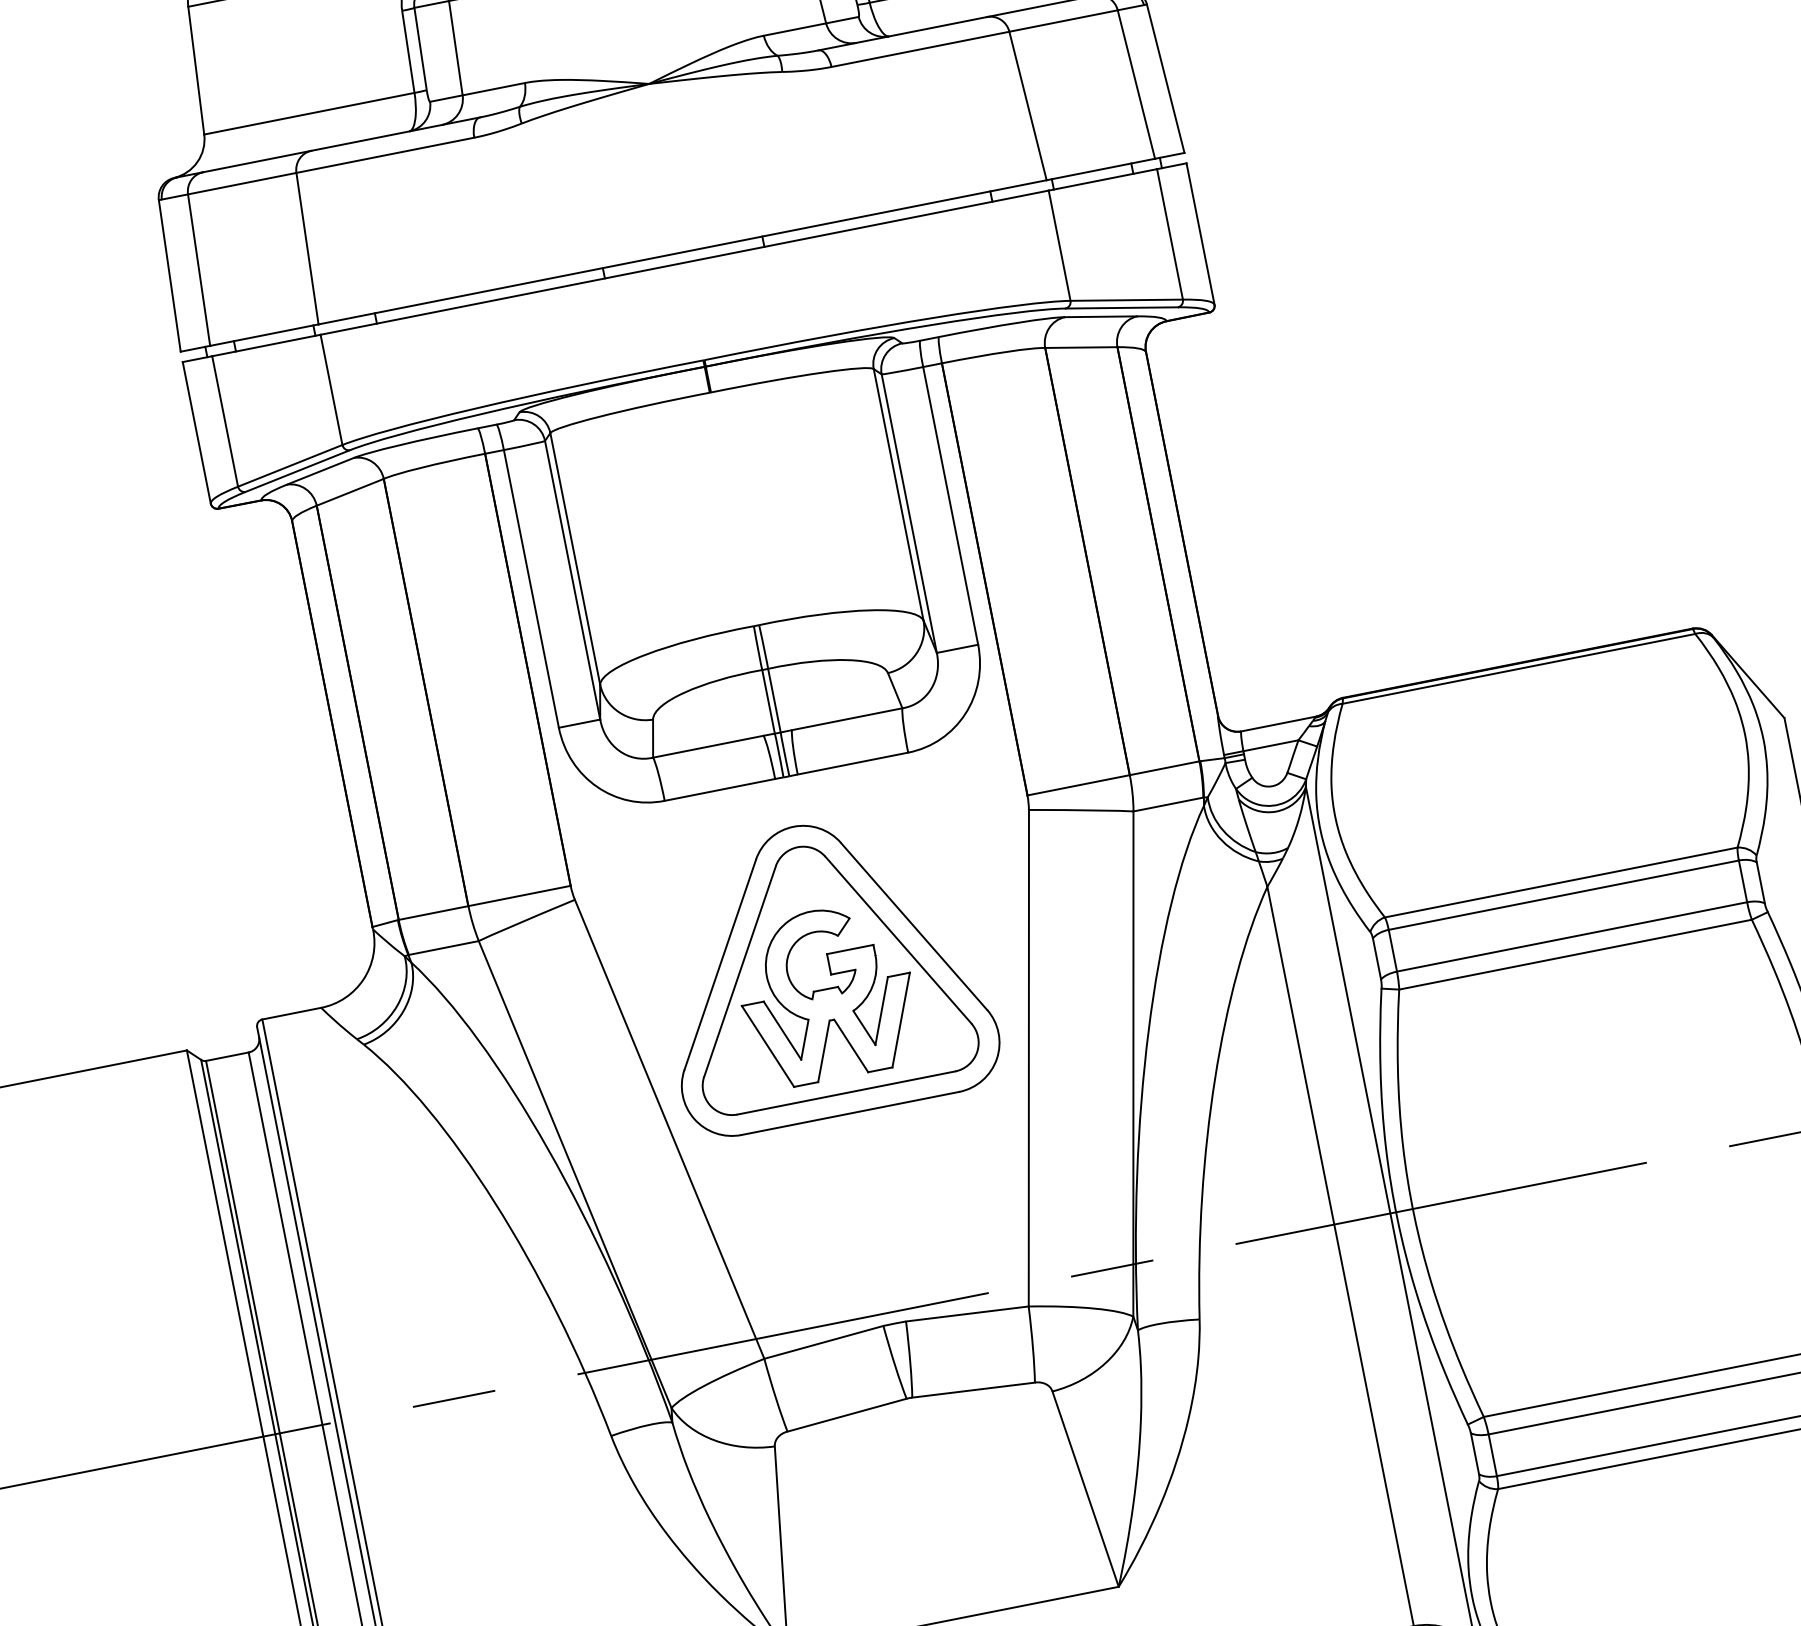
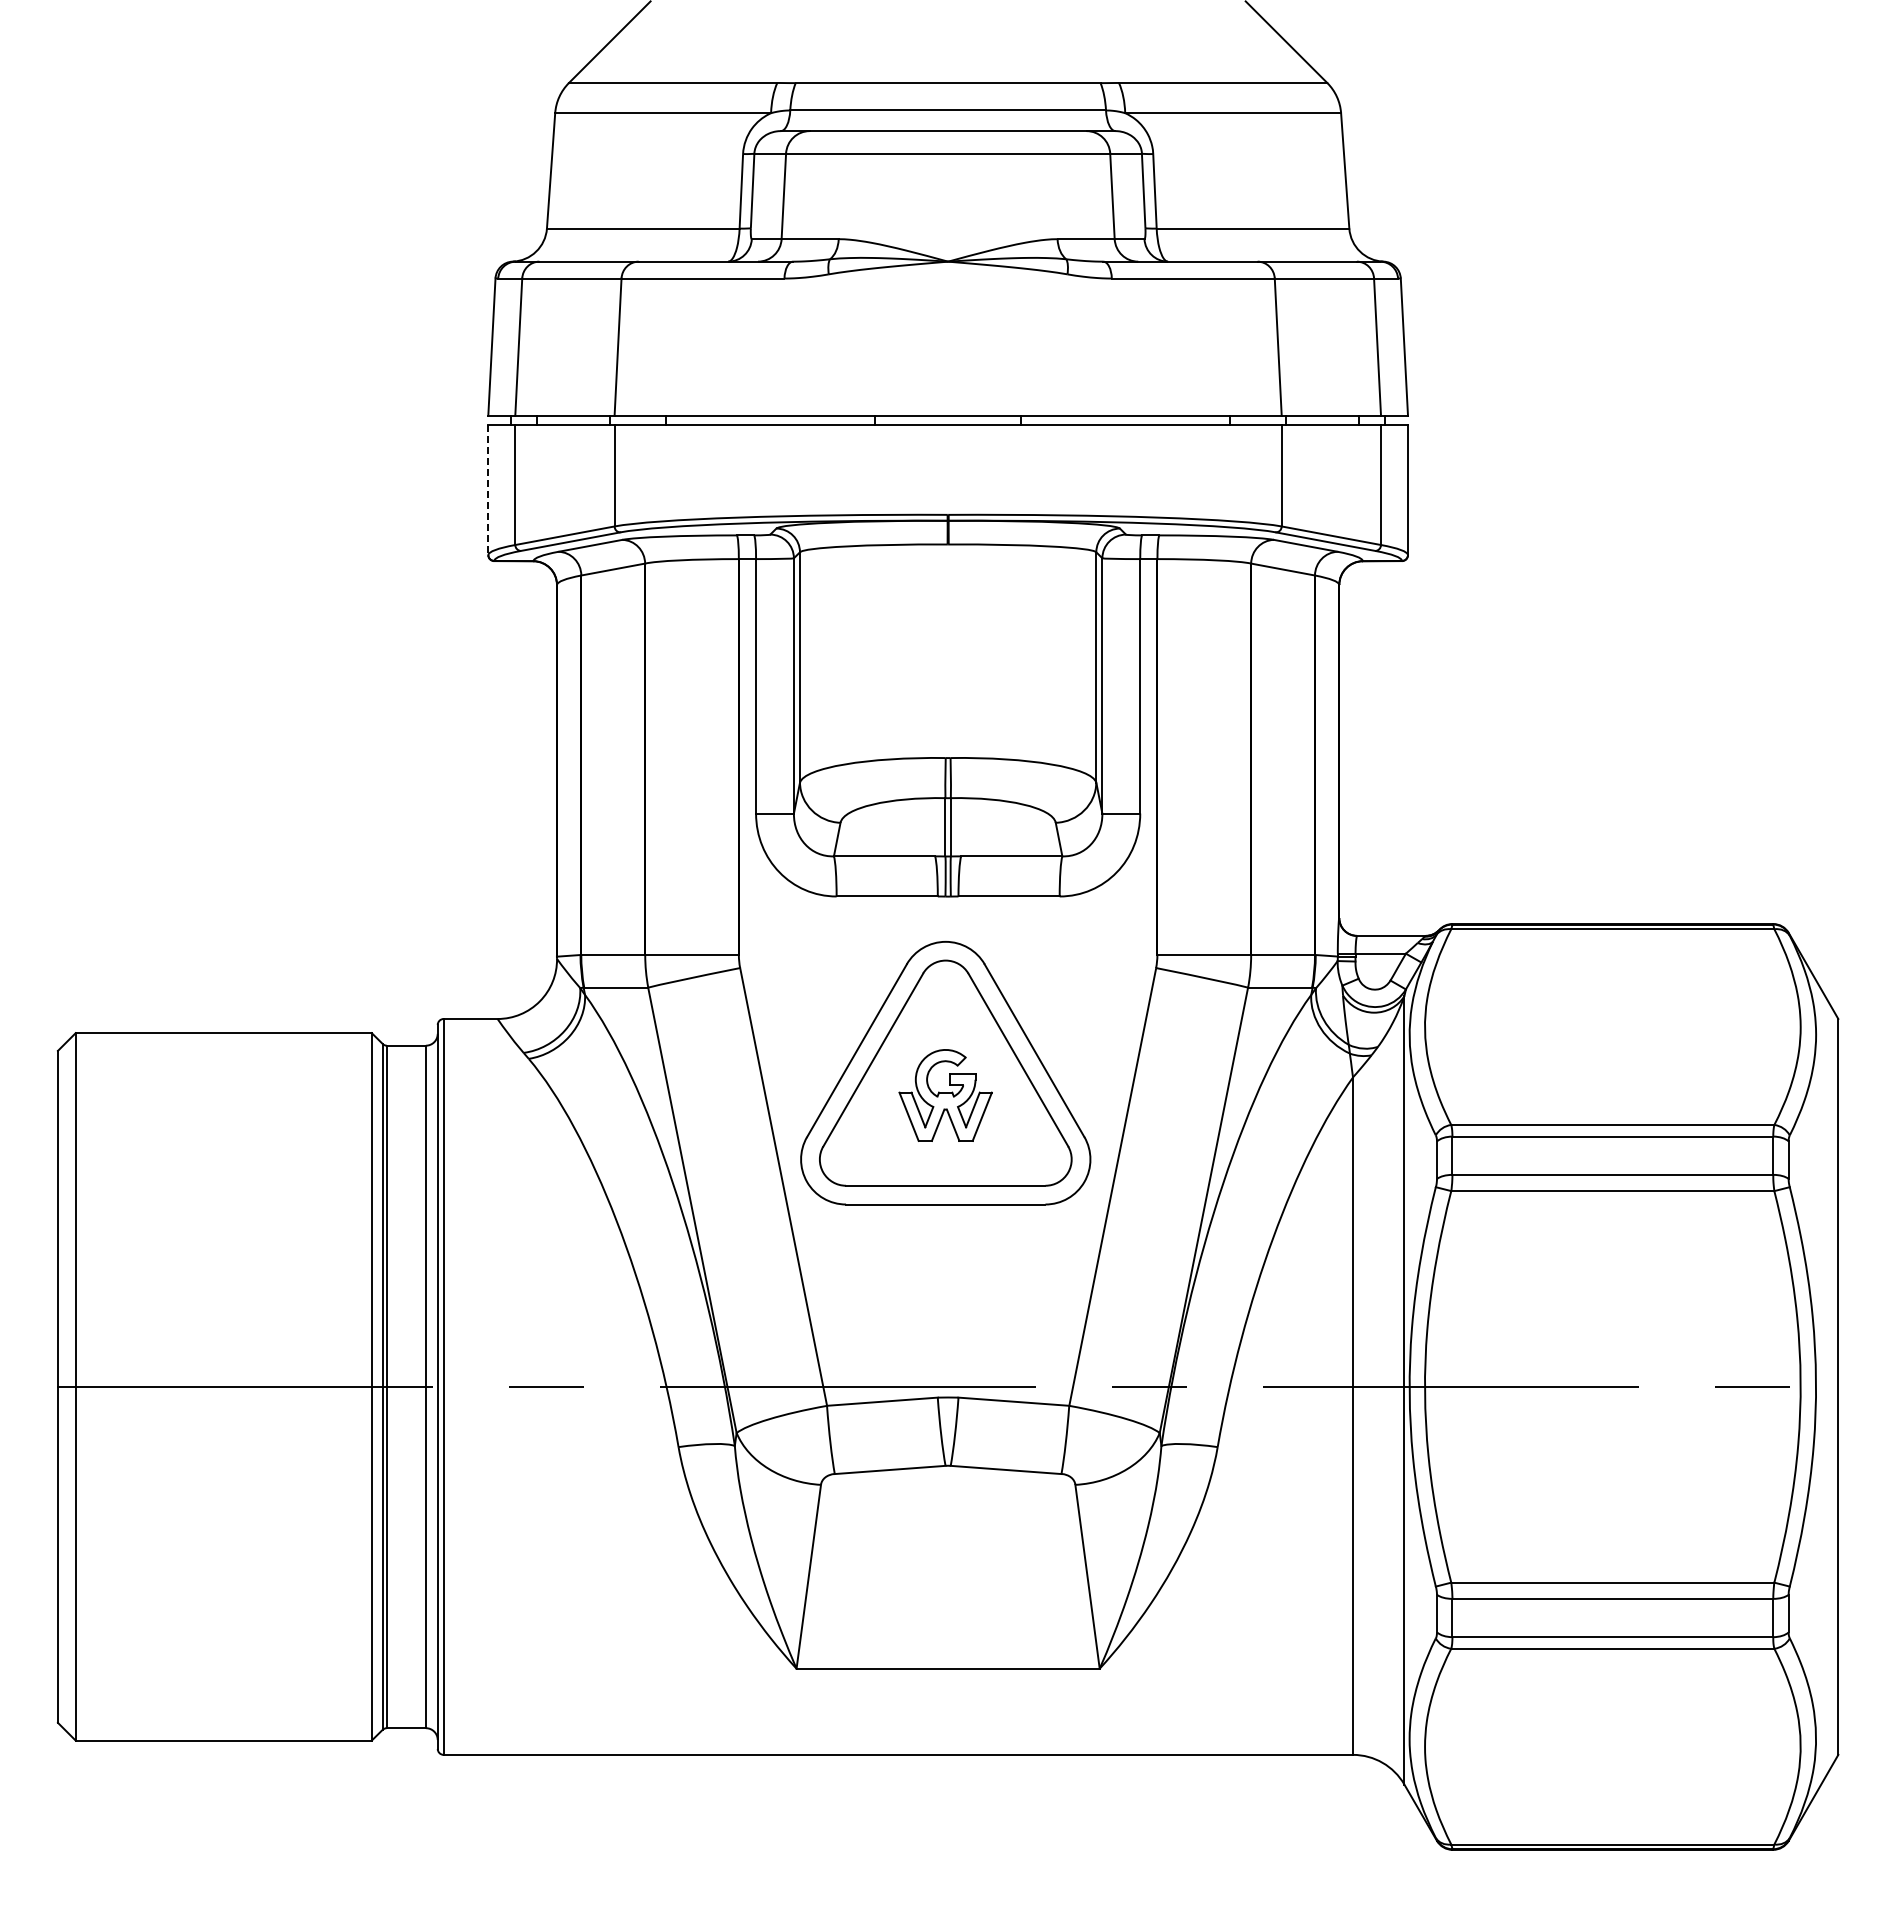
line: (197, 433) -> (488, 490), solid -> dashed
part: (826, 994) -> (945, 1095), size x0.6

